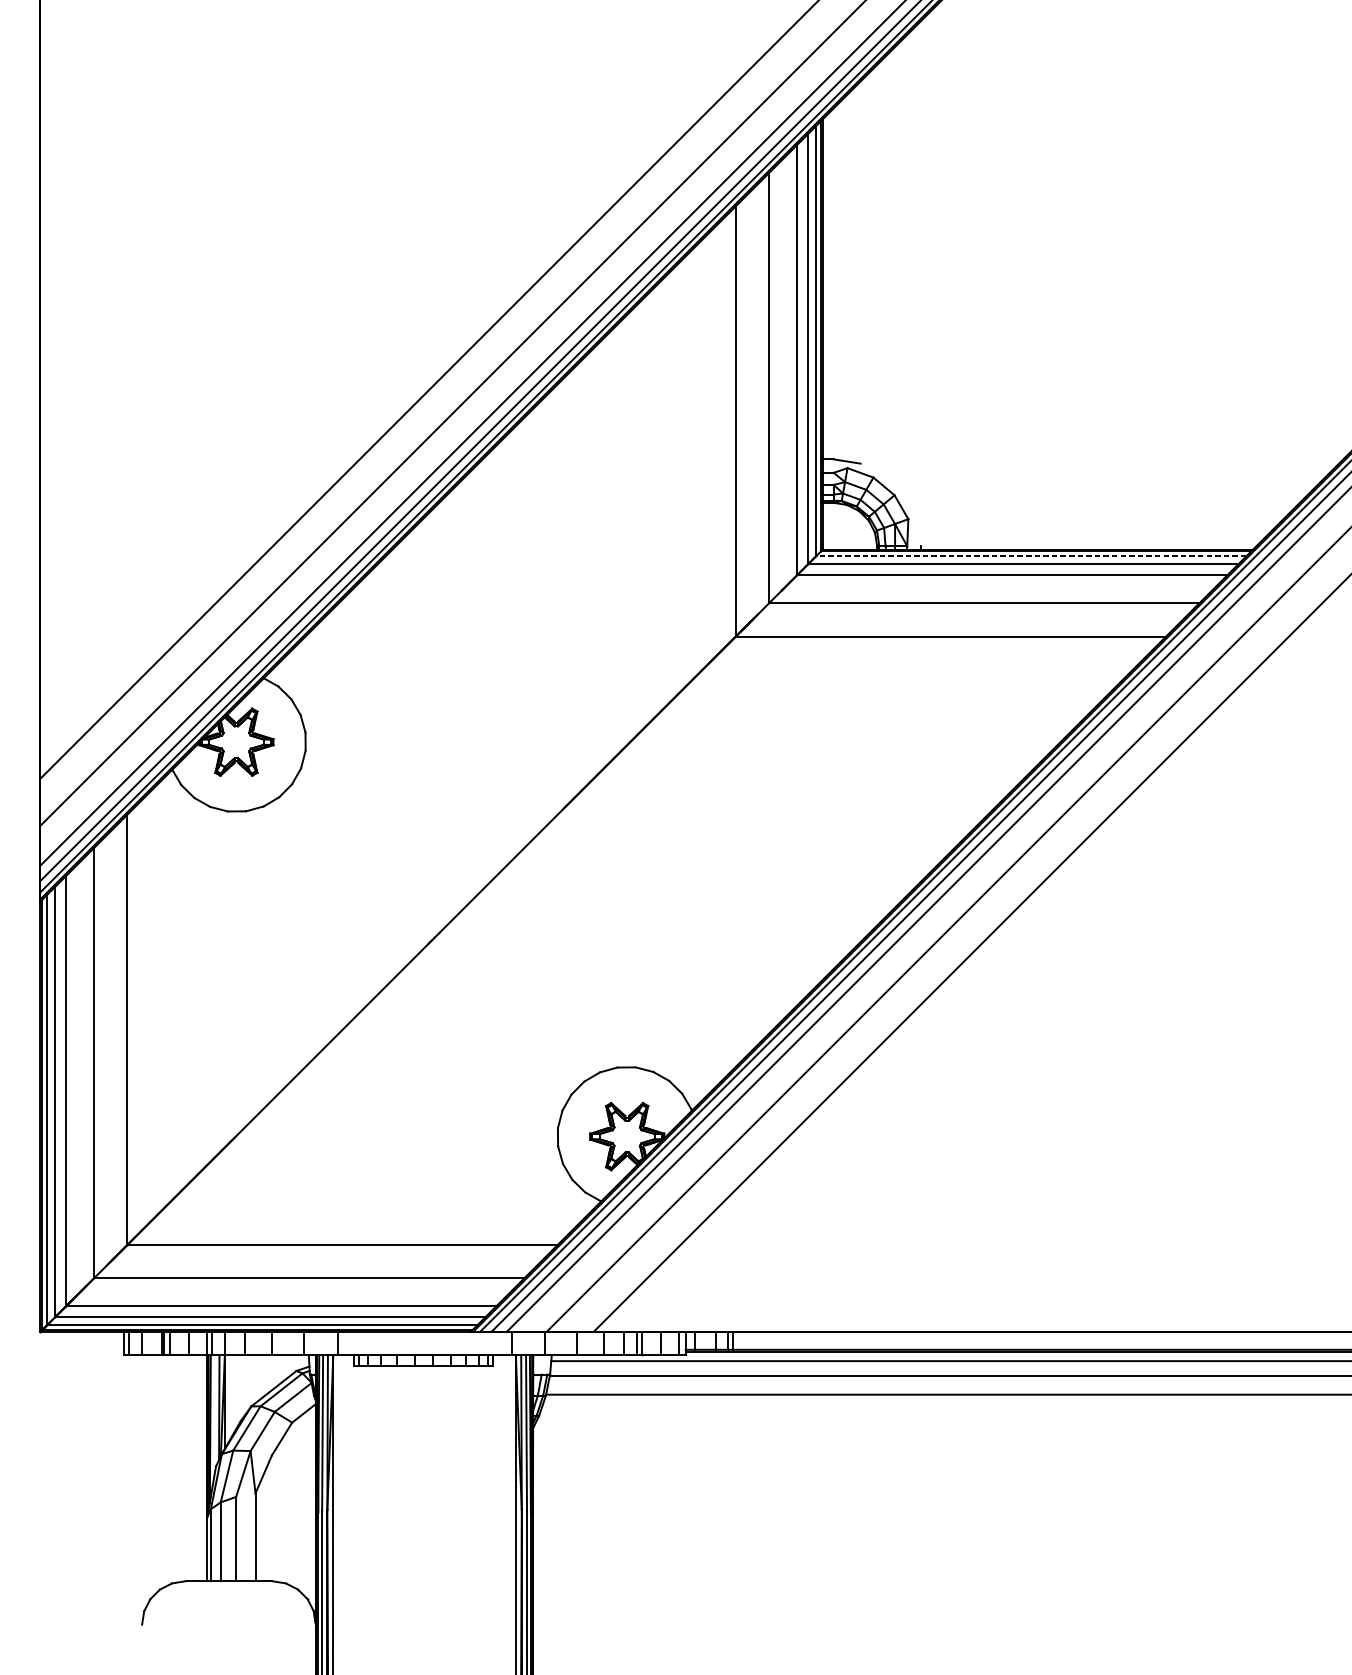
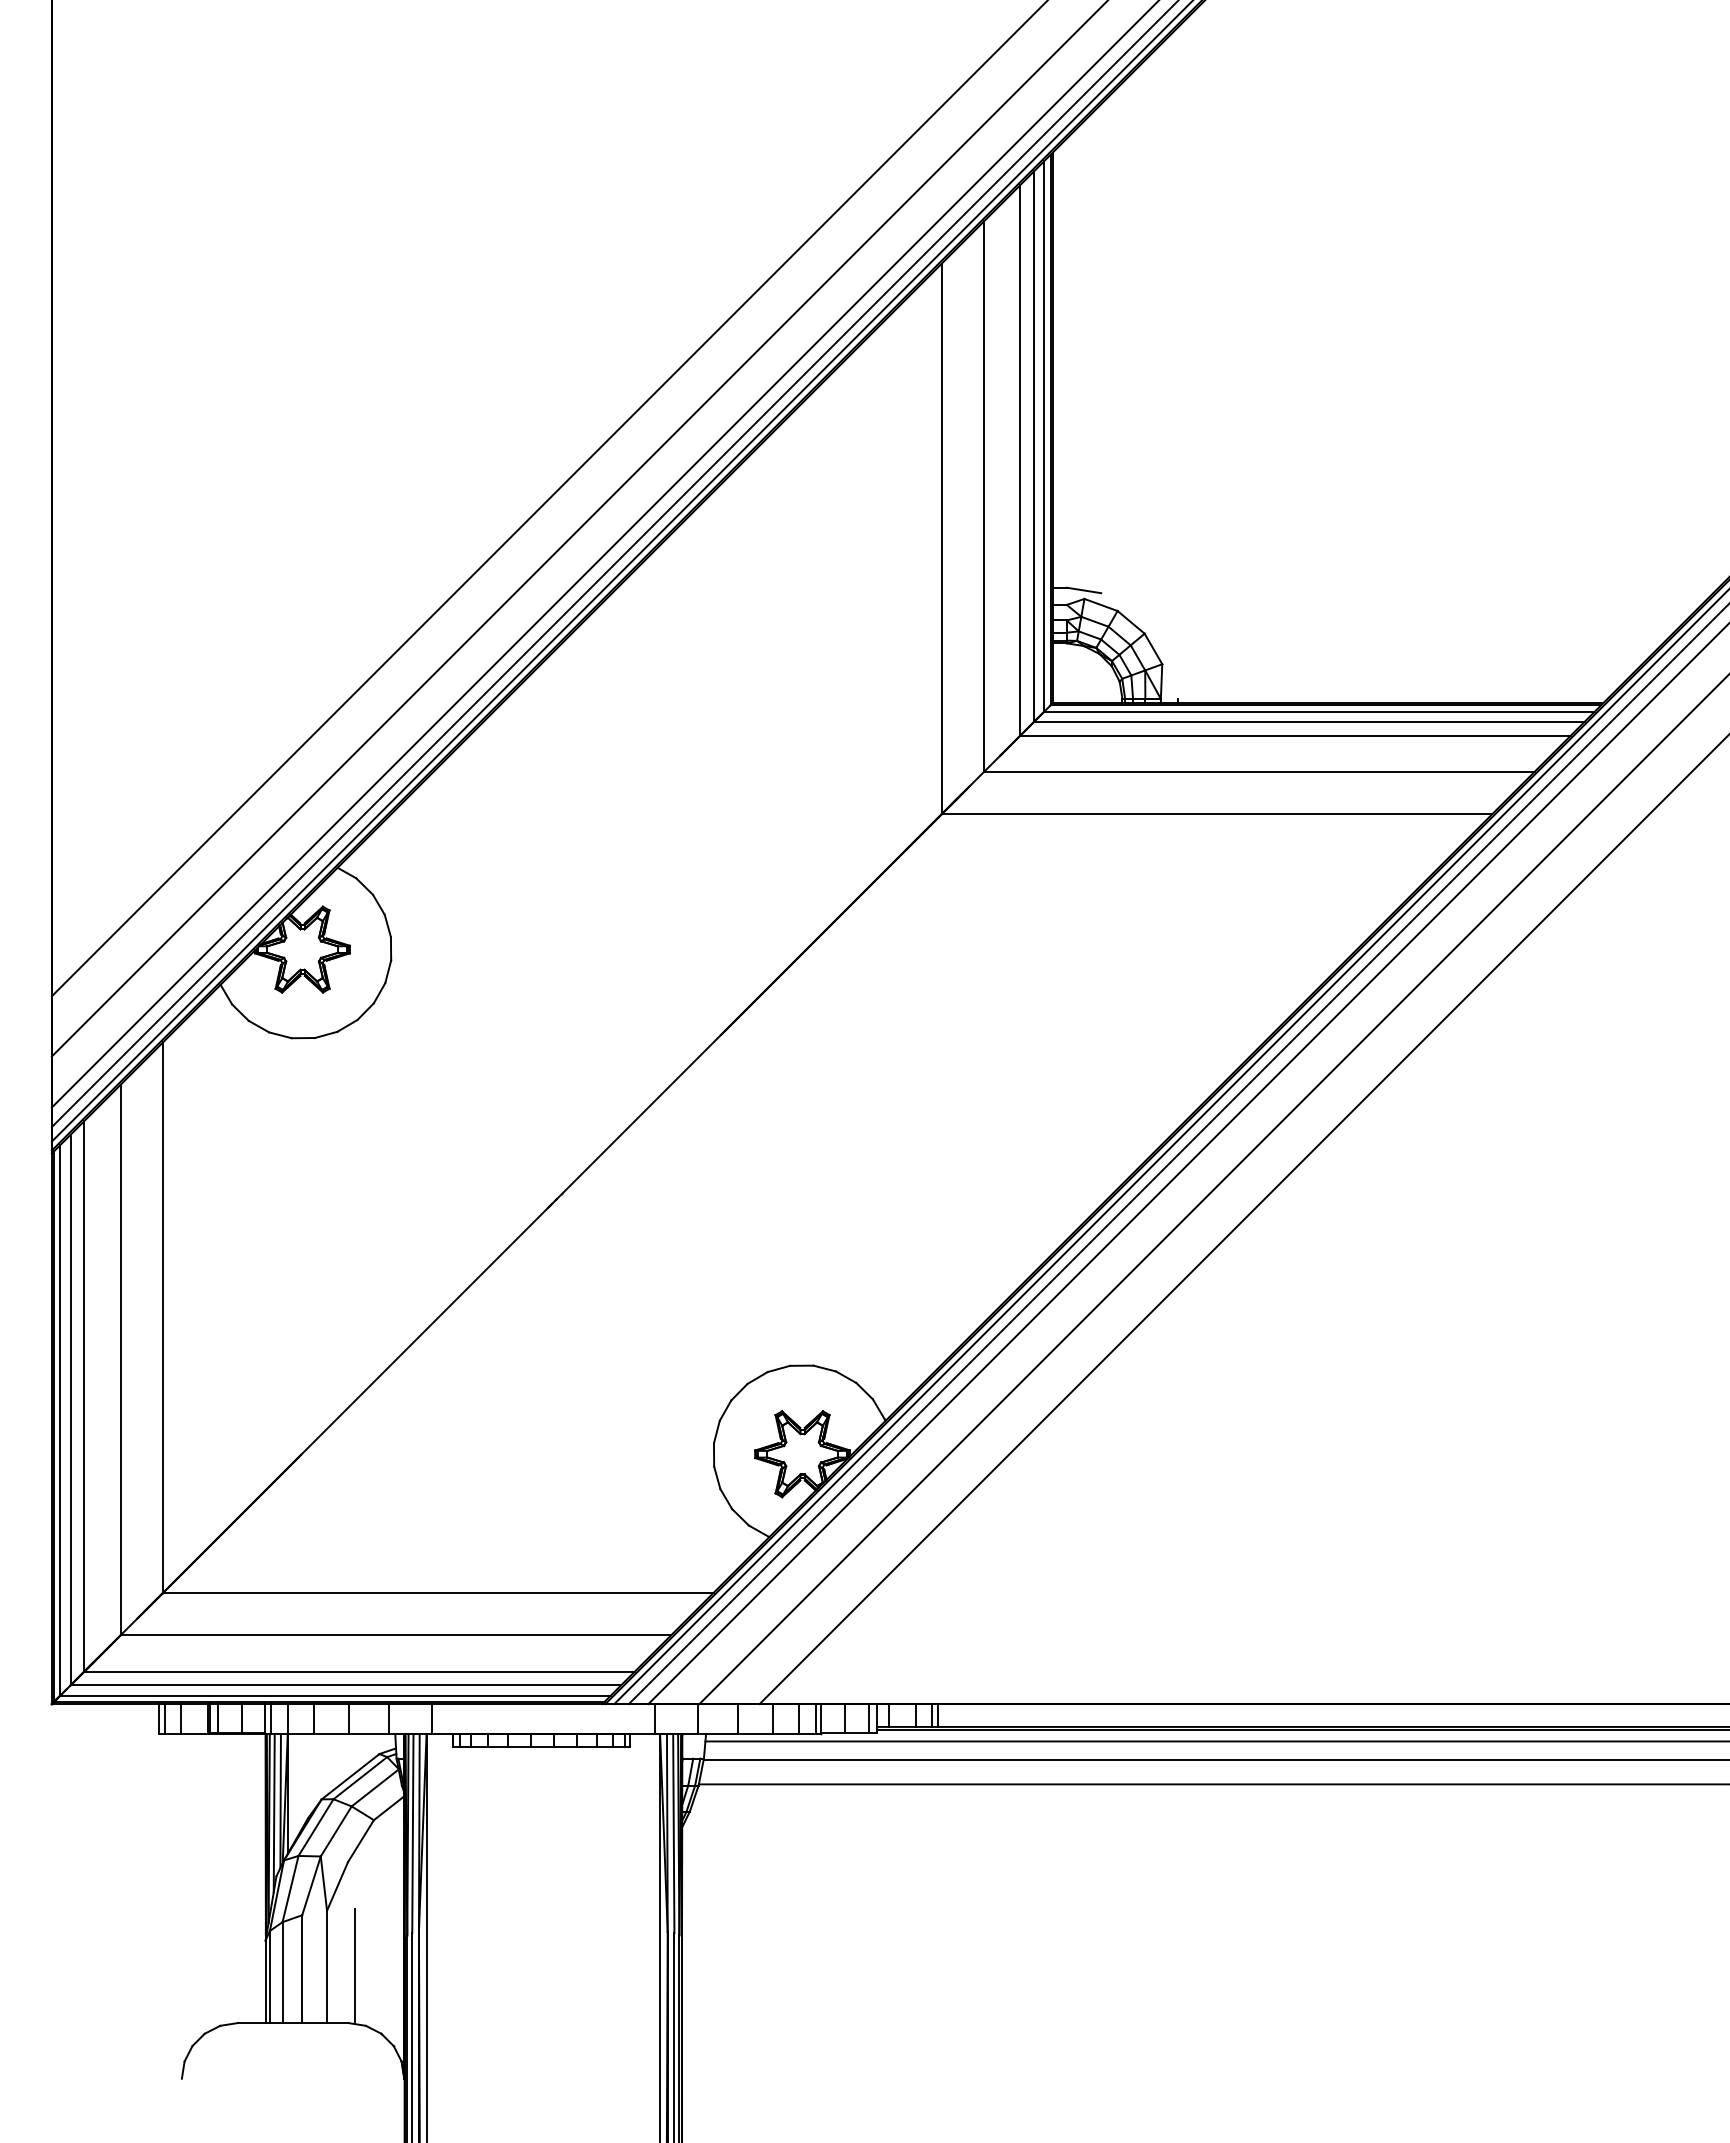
line: (1031, 556) -> (1319, 711), dashed -> solid
line: (213, 1416) -> (273, 1812), added
line: (276, 1537) -> (354, 1966), added

